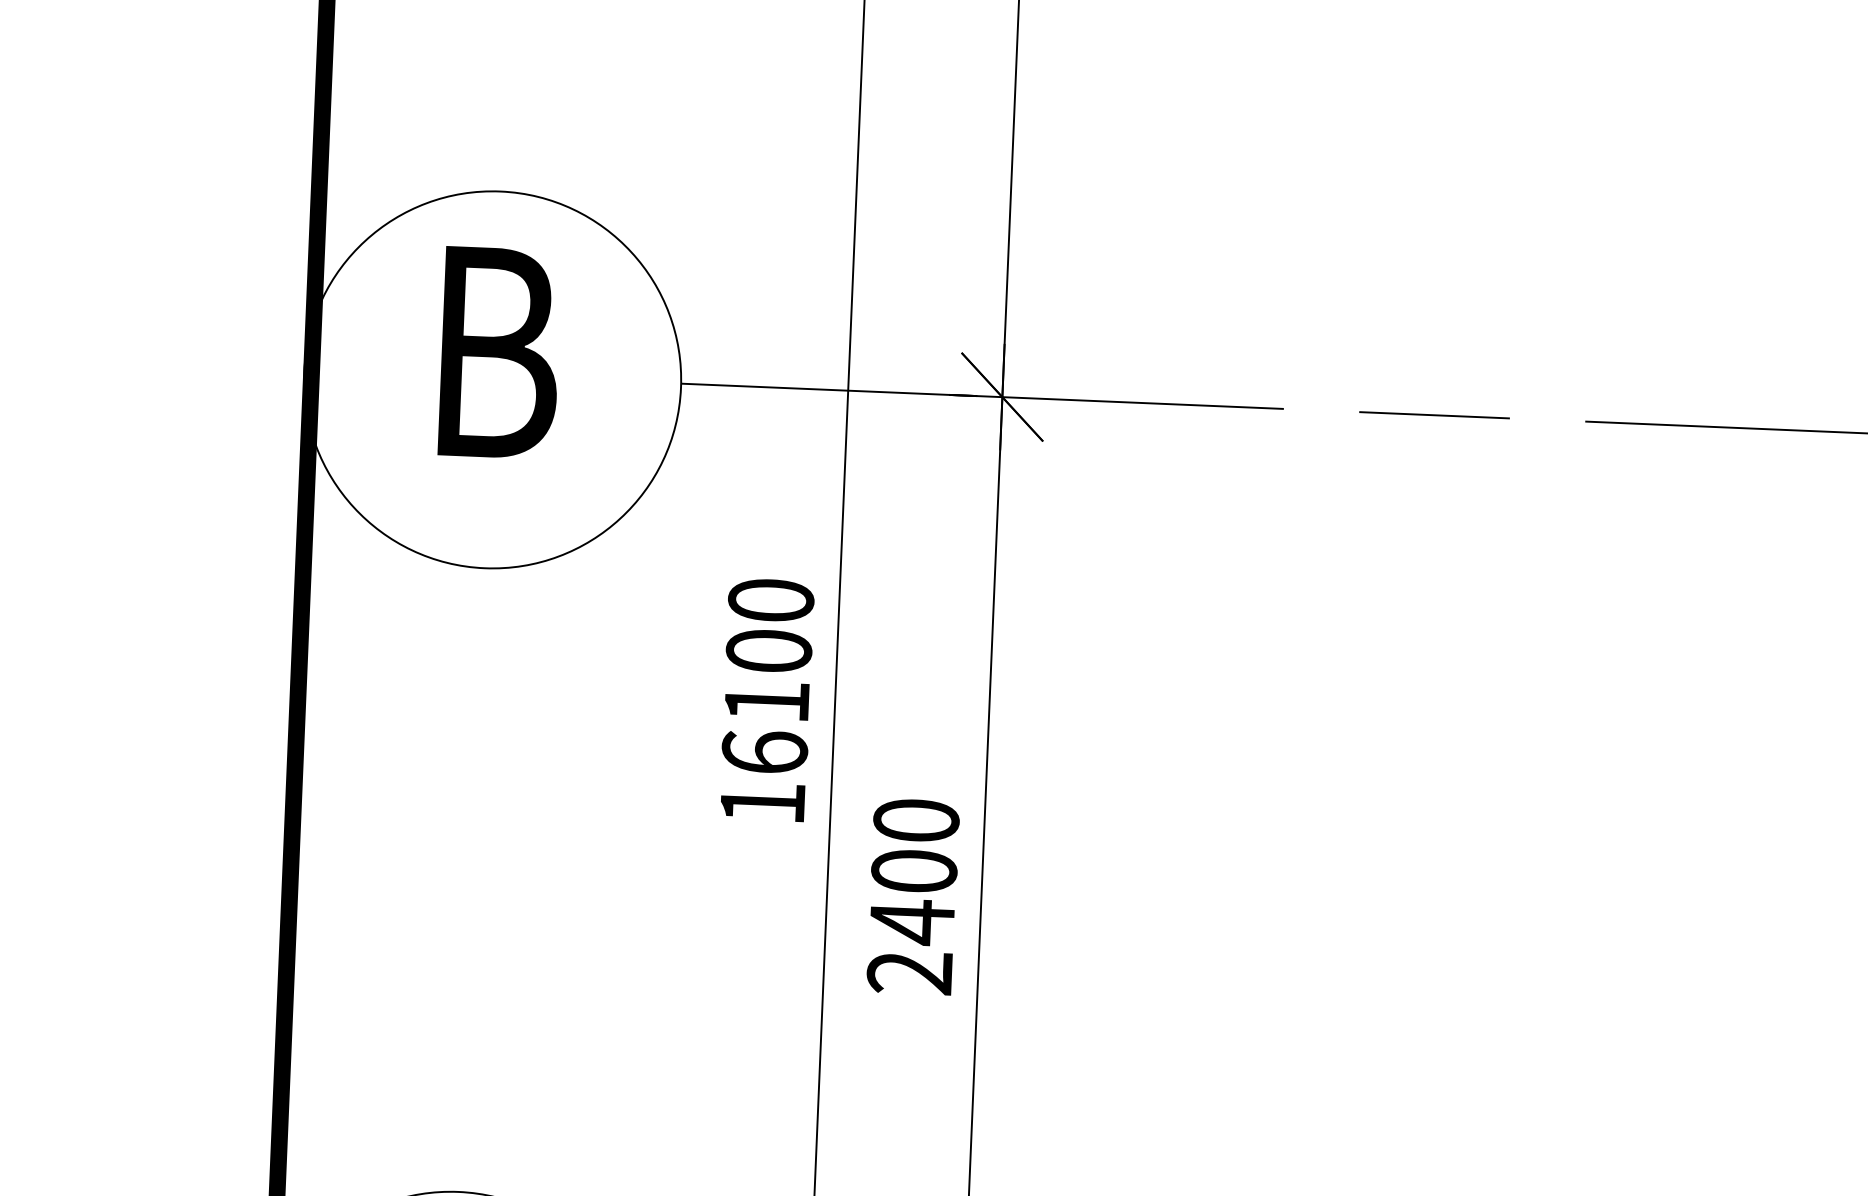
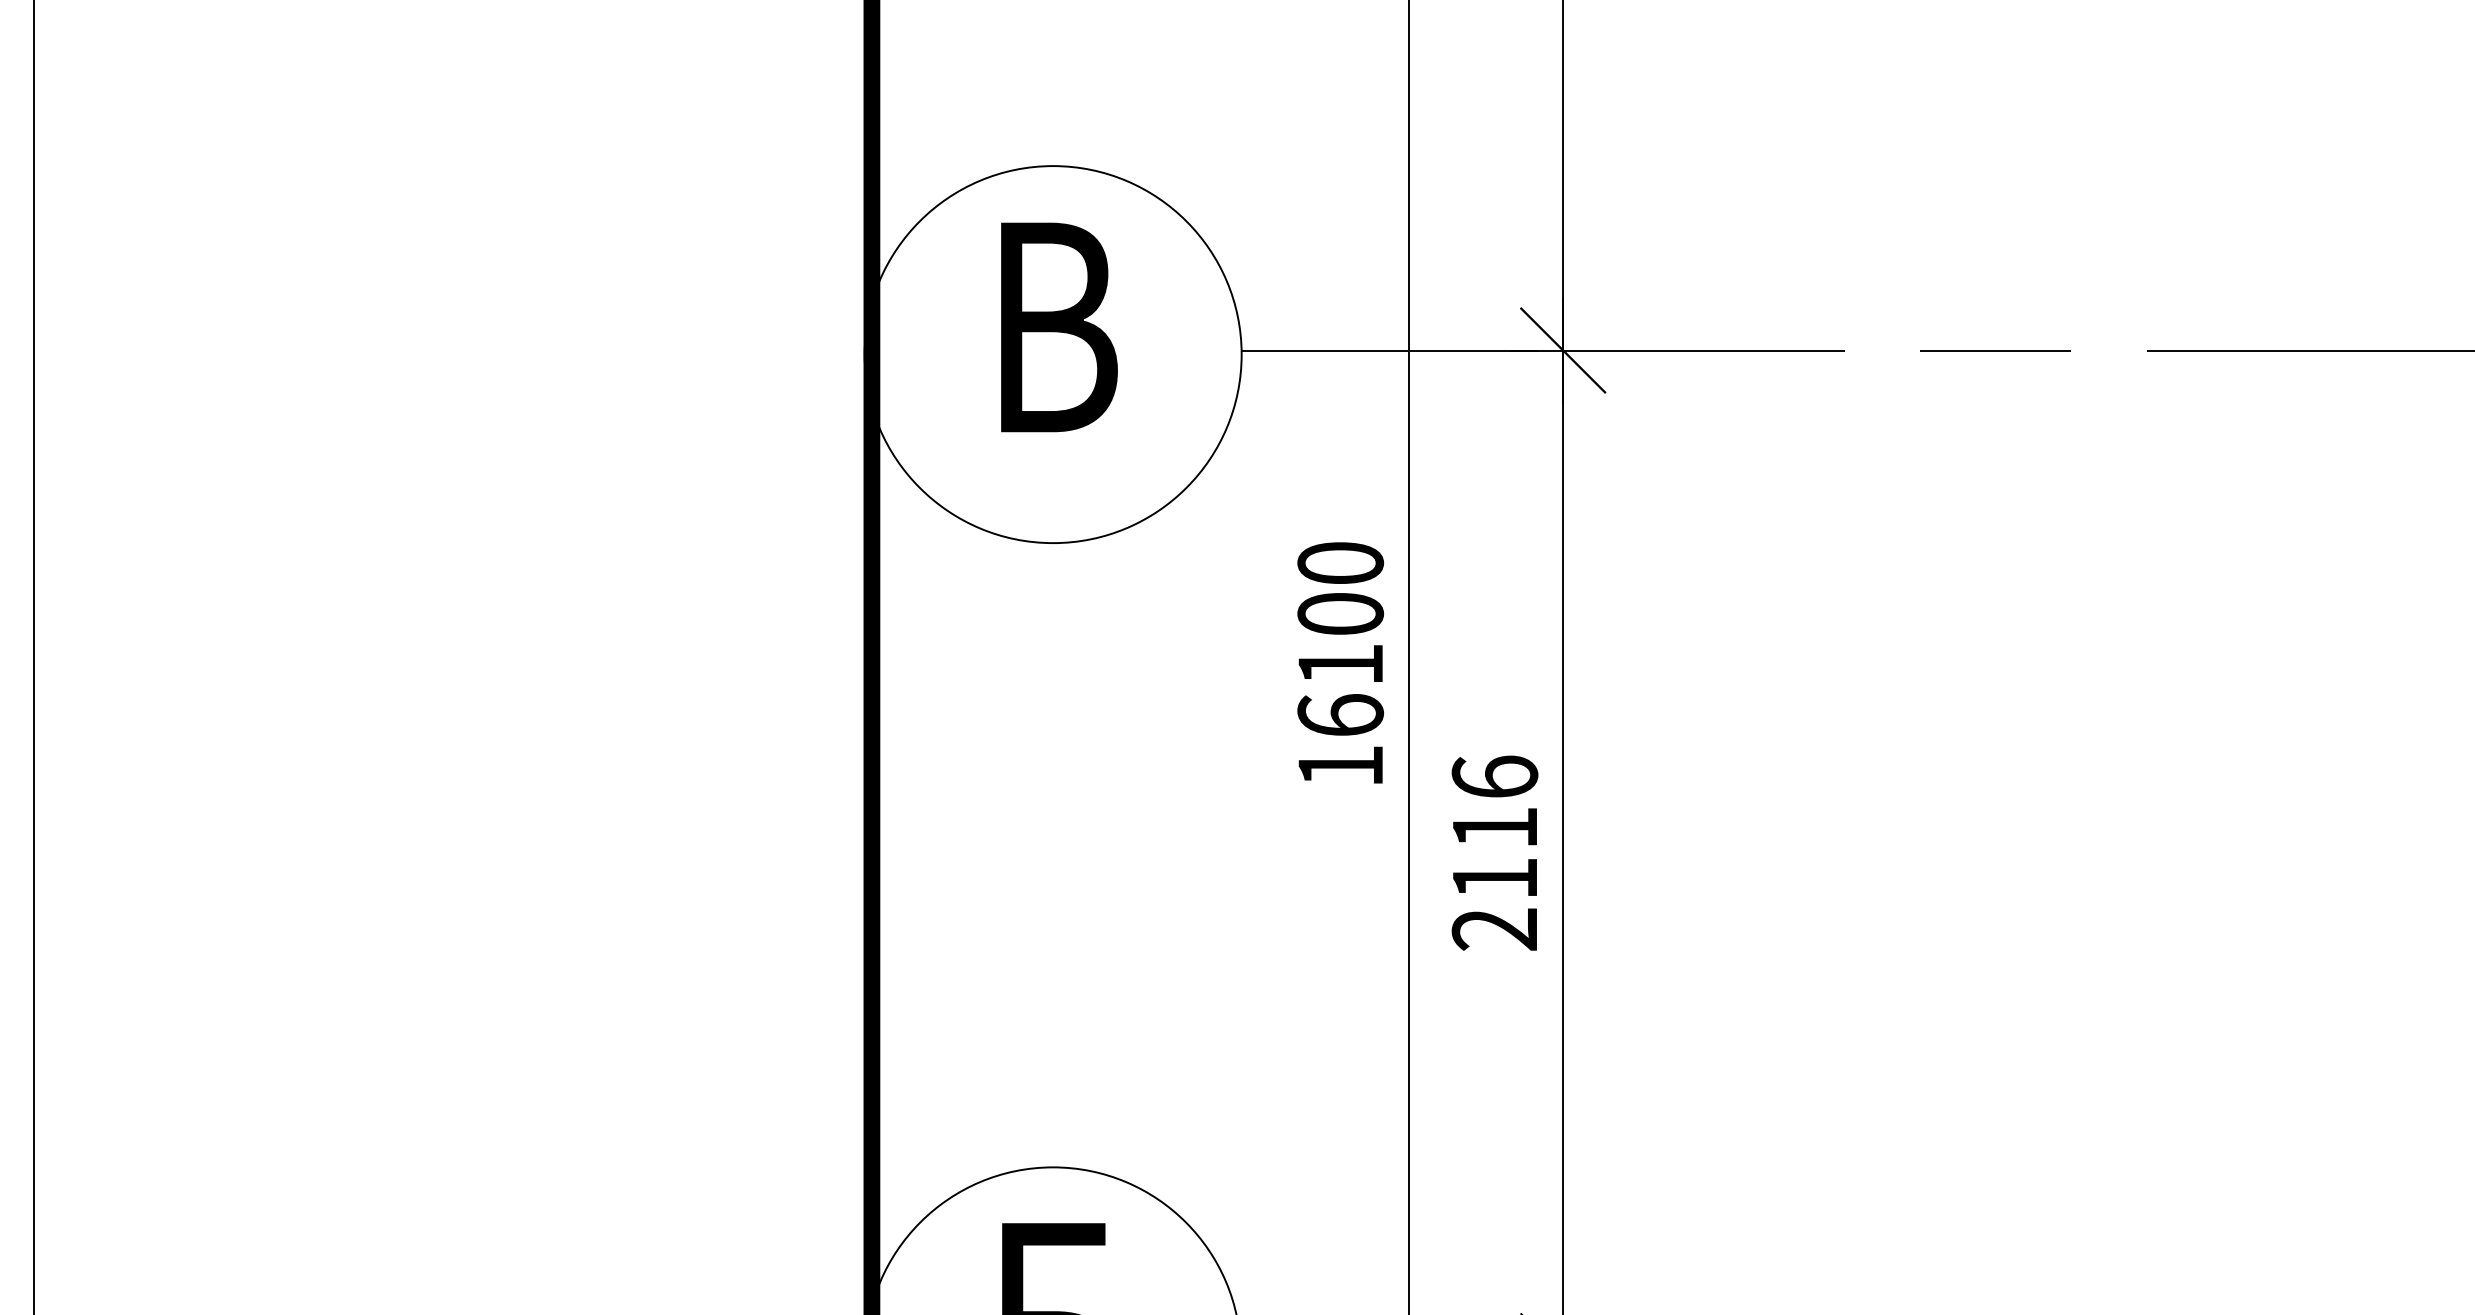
text: (913, 871) -> (1494, 828), 2400 -> 2116

